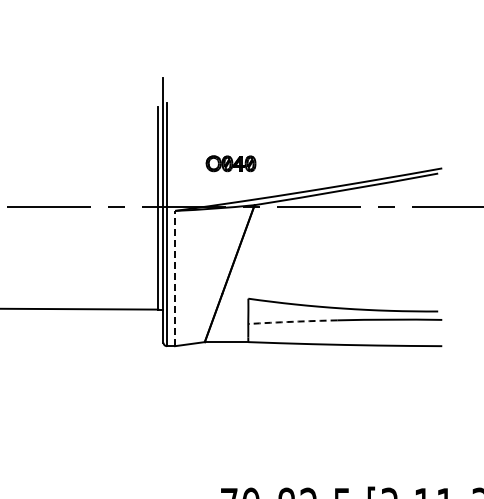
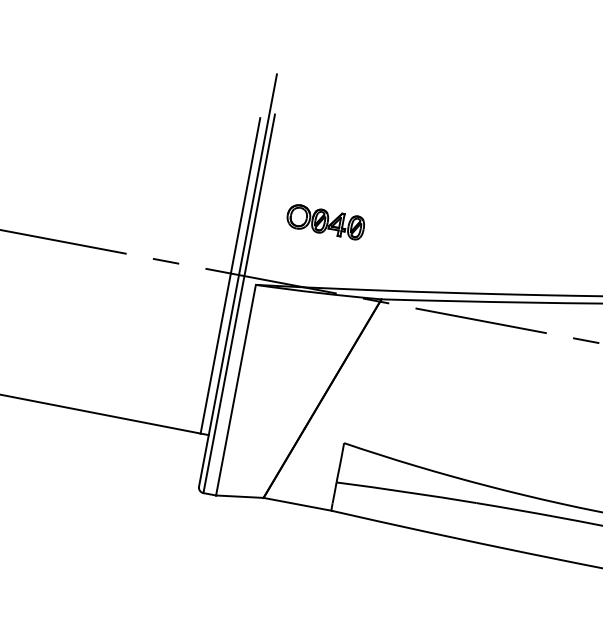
part: (230, 163) -> (324, 221), moved
line: (175, 278) -> (236, 390), dashed -> solid
arc: (292, 321) -> (406, 491), dashed -> solid

